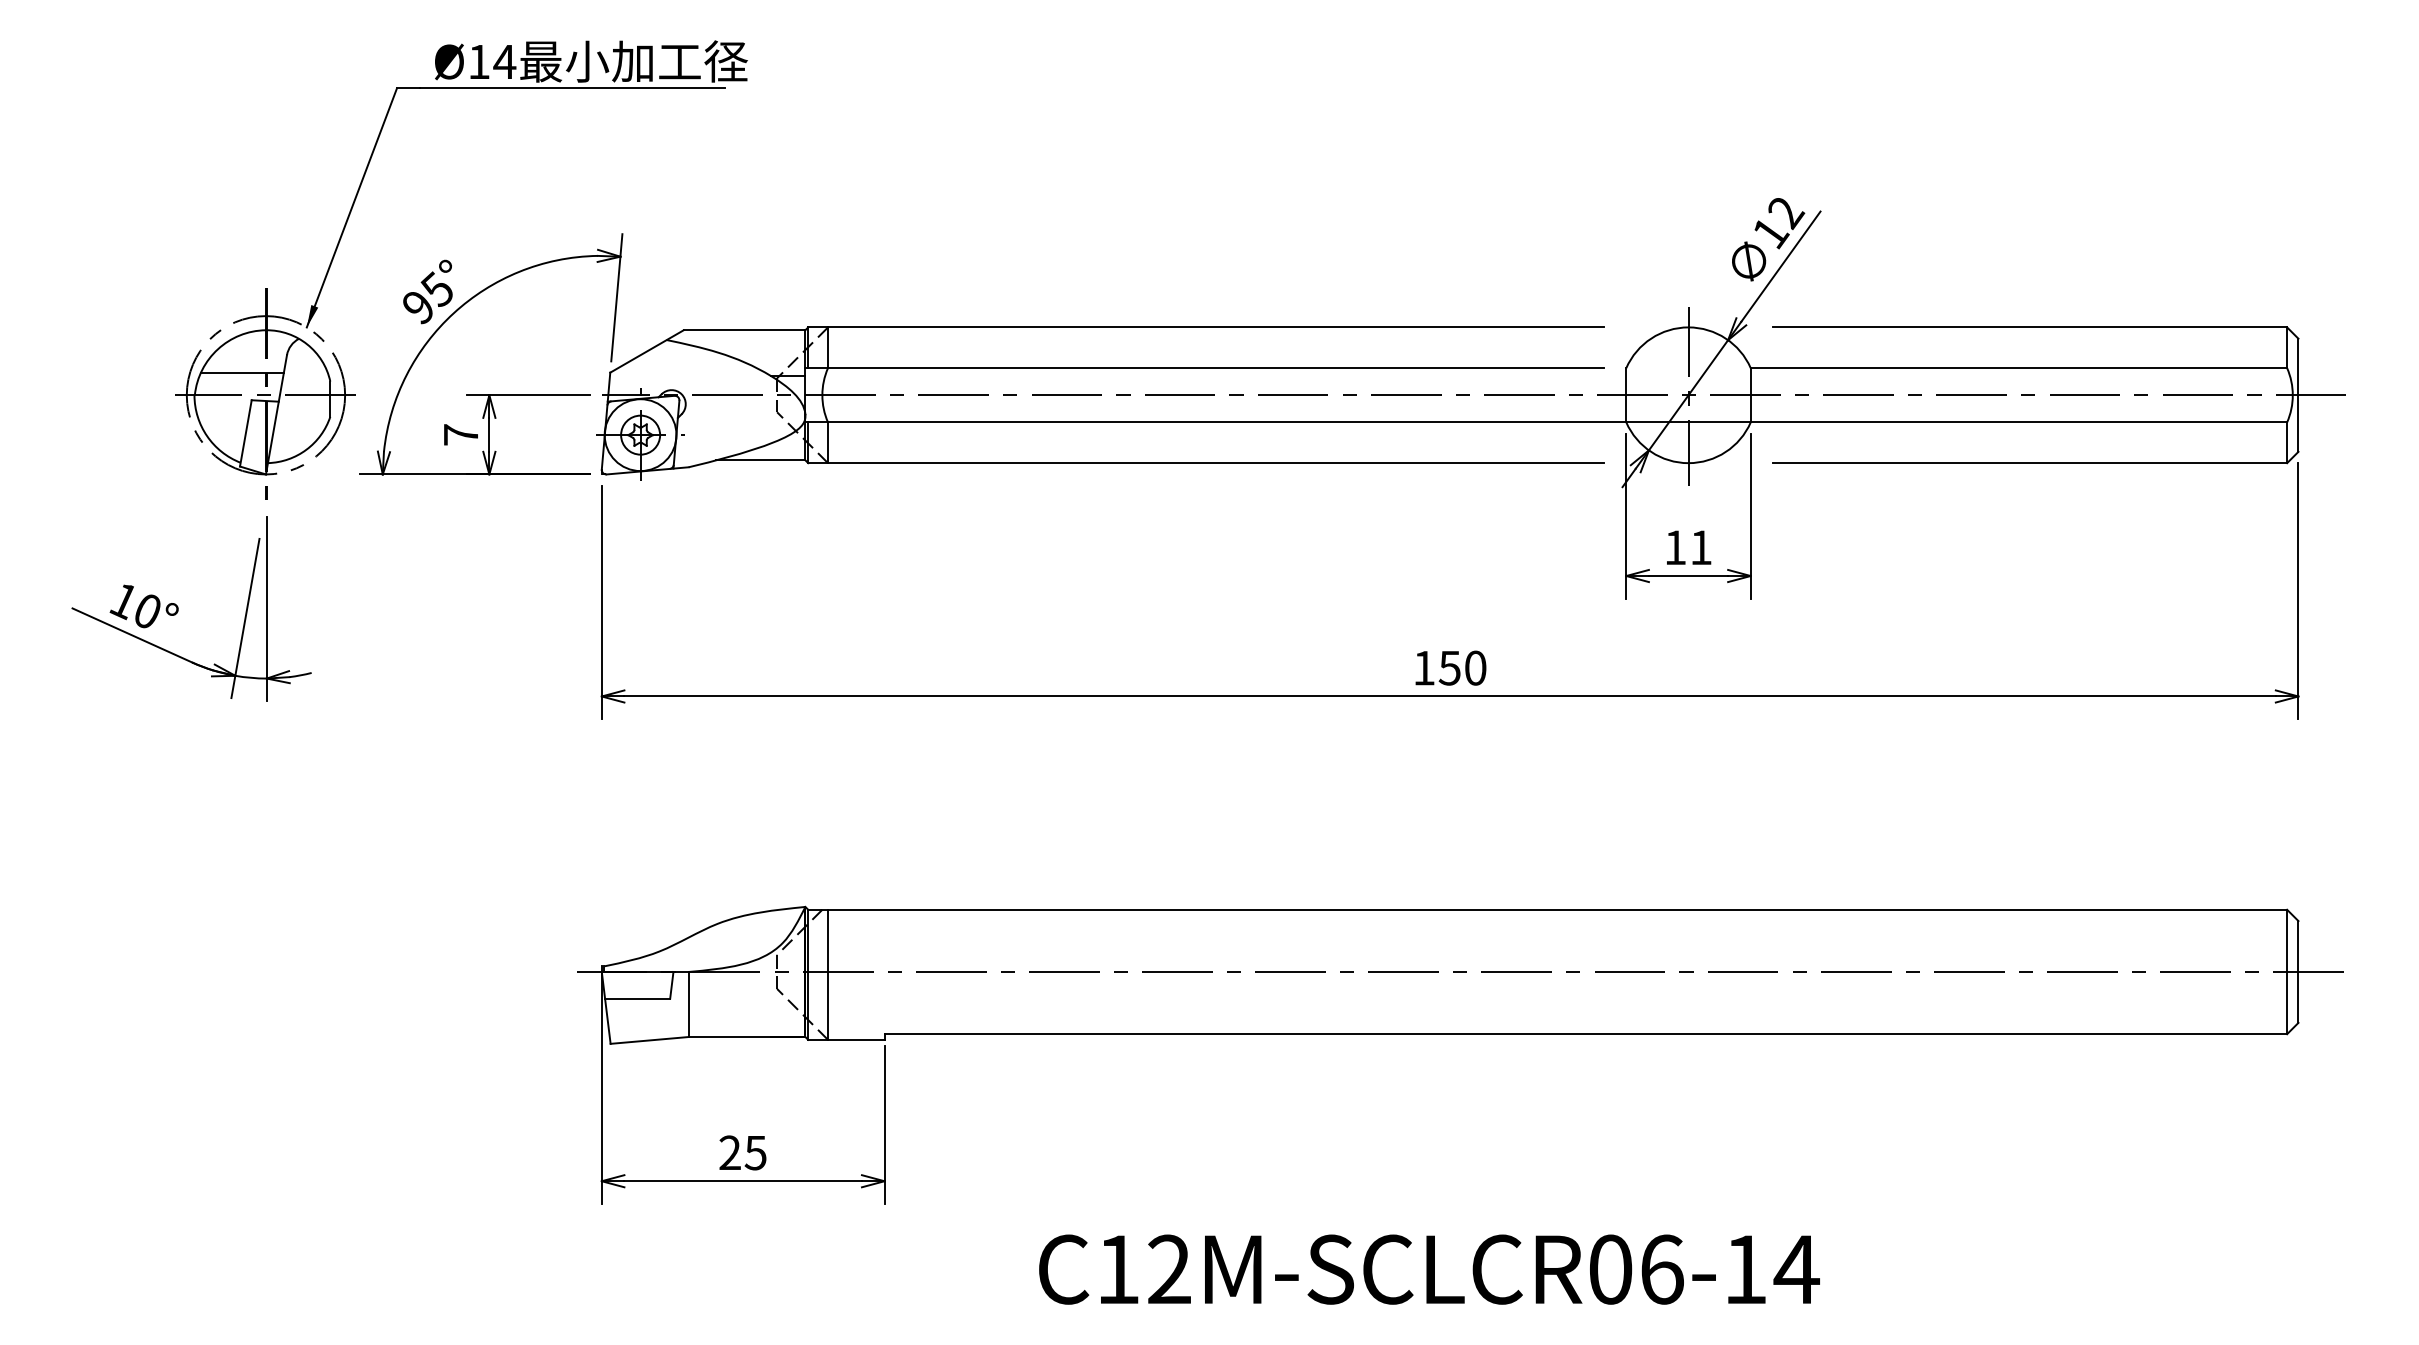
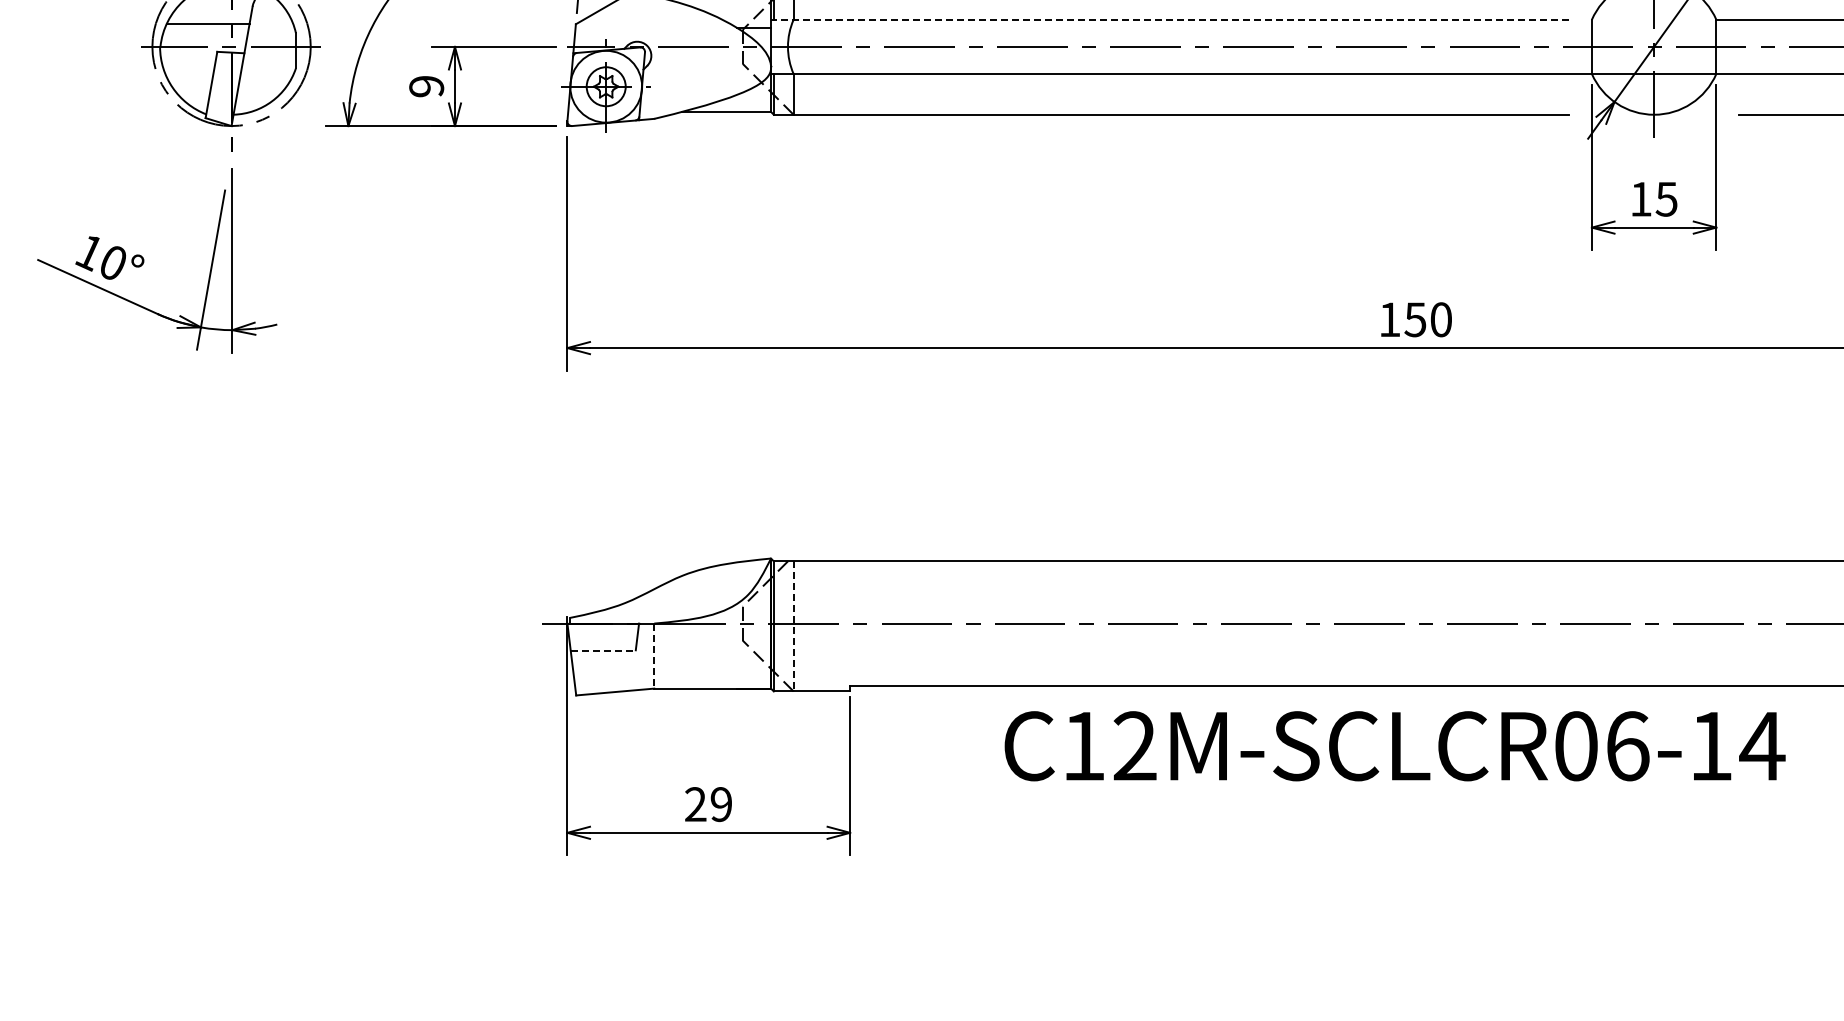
line: (1204, 368) -> (1170, 20), solid -> dashed
text: (460, 434) -> (426, 86), 7 -> 9
text: (1700, 547) -> (1666, 199), 11 -> 15
line: (828, 975) -> (794, 627), solid -> dashed
line: (637, 998) -> (603, 650), solid -> dashed
line: (688, 1004) -> (654, 656), solid -> dashed
text: (755, 1152) -> (721, 804), 25 -> 29
text: (1429, 1269) -> (1395, 746), moved

